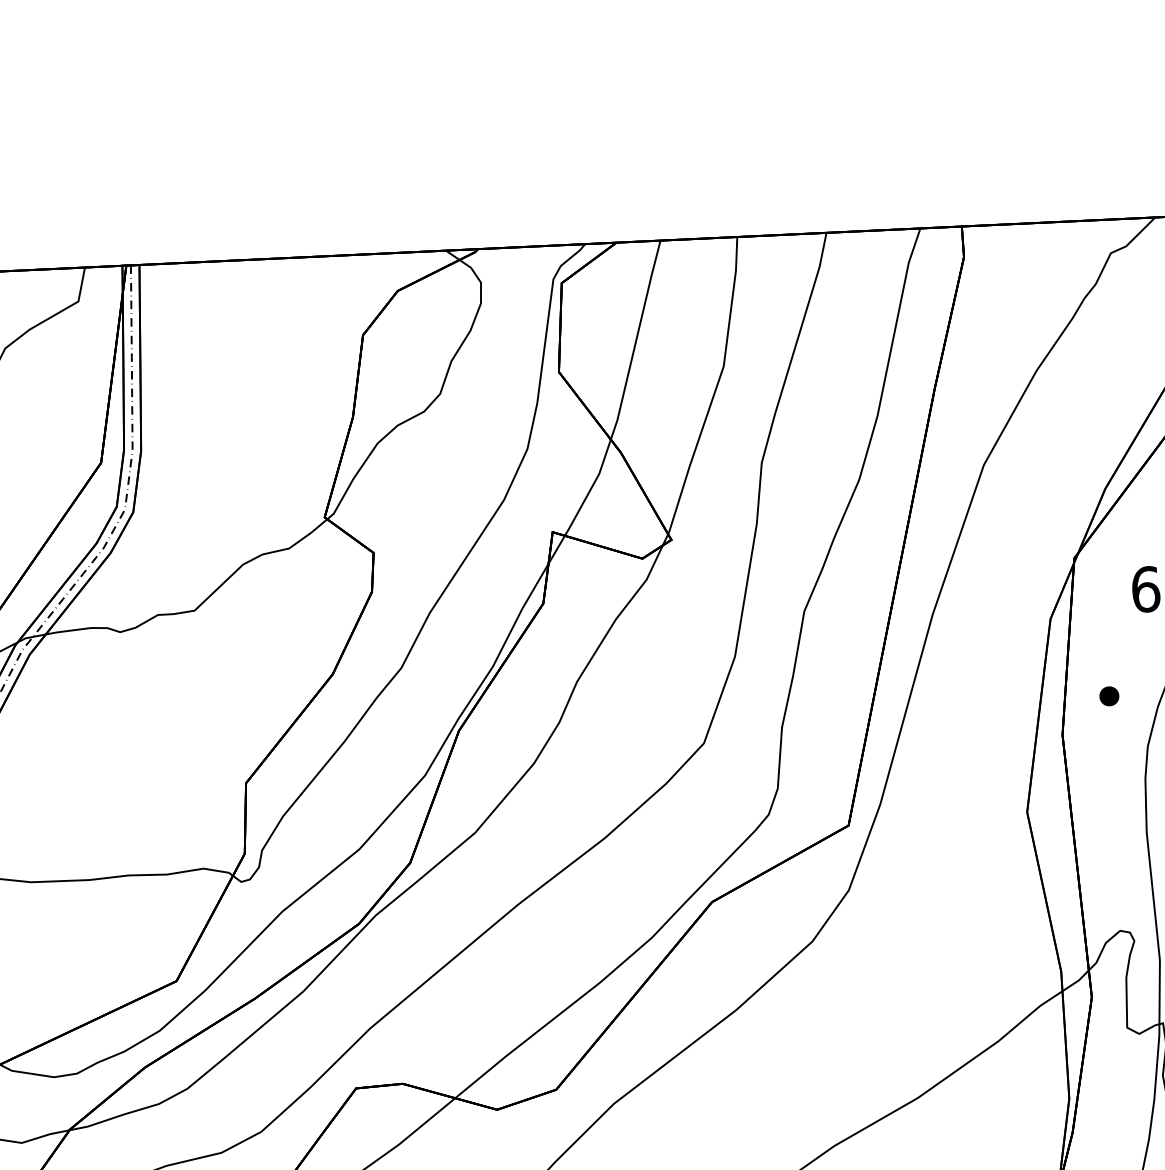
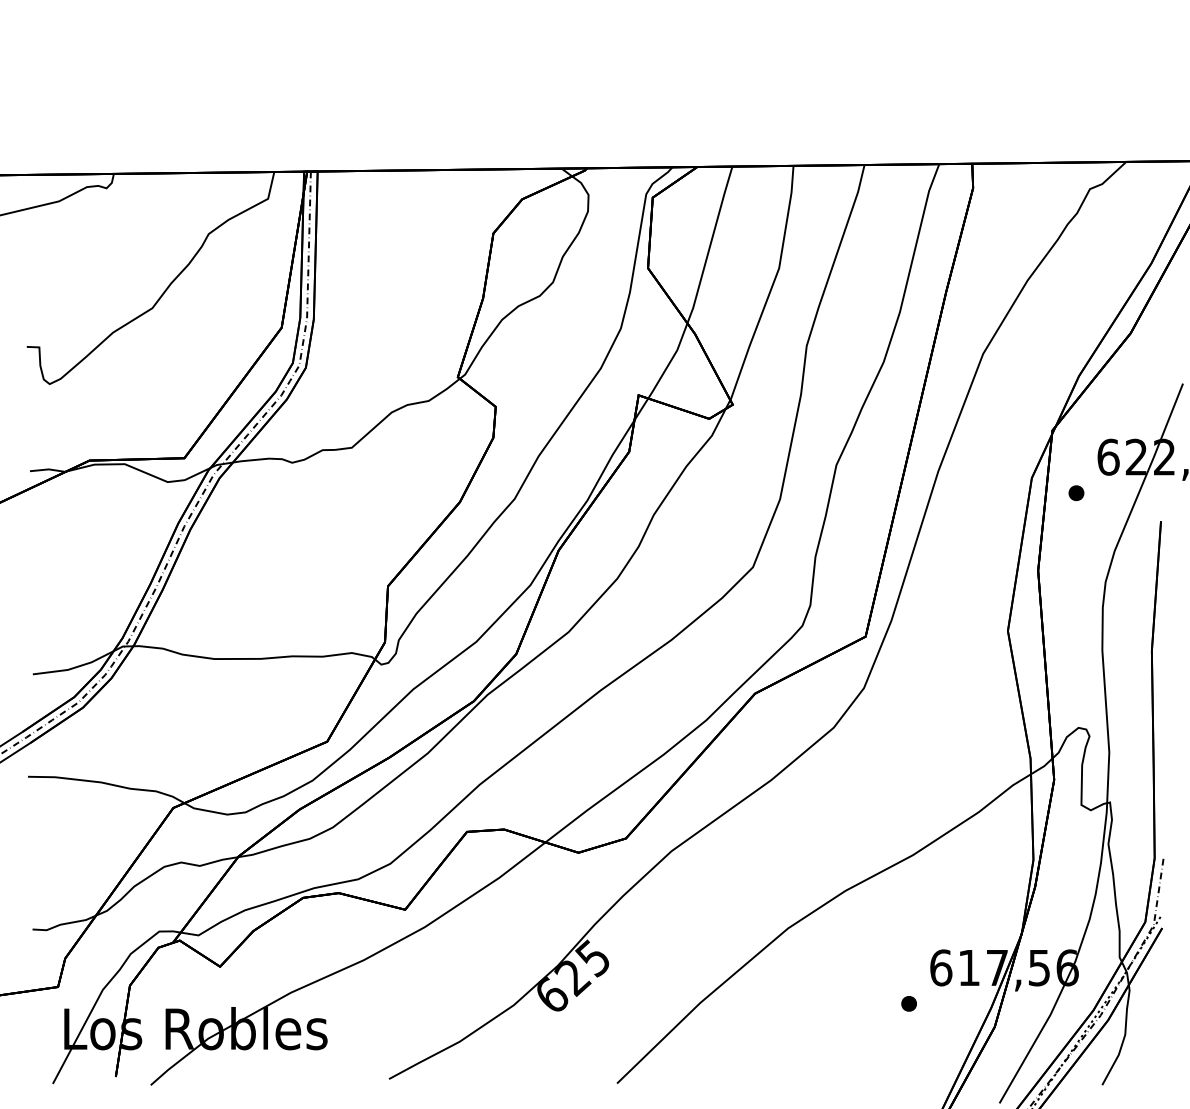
part: (1109, 696) -> (1076, 493), moved

